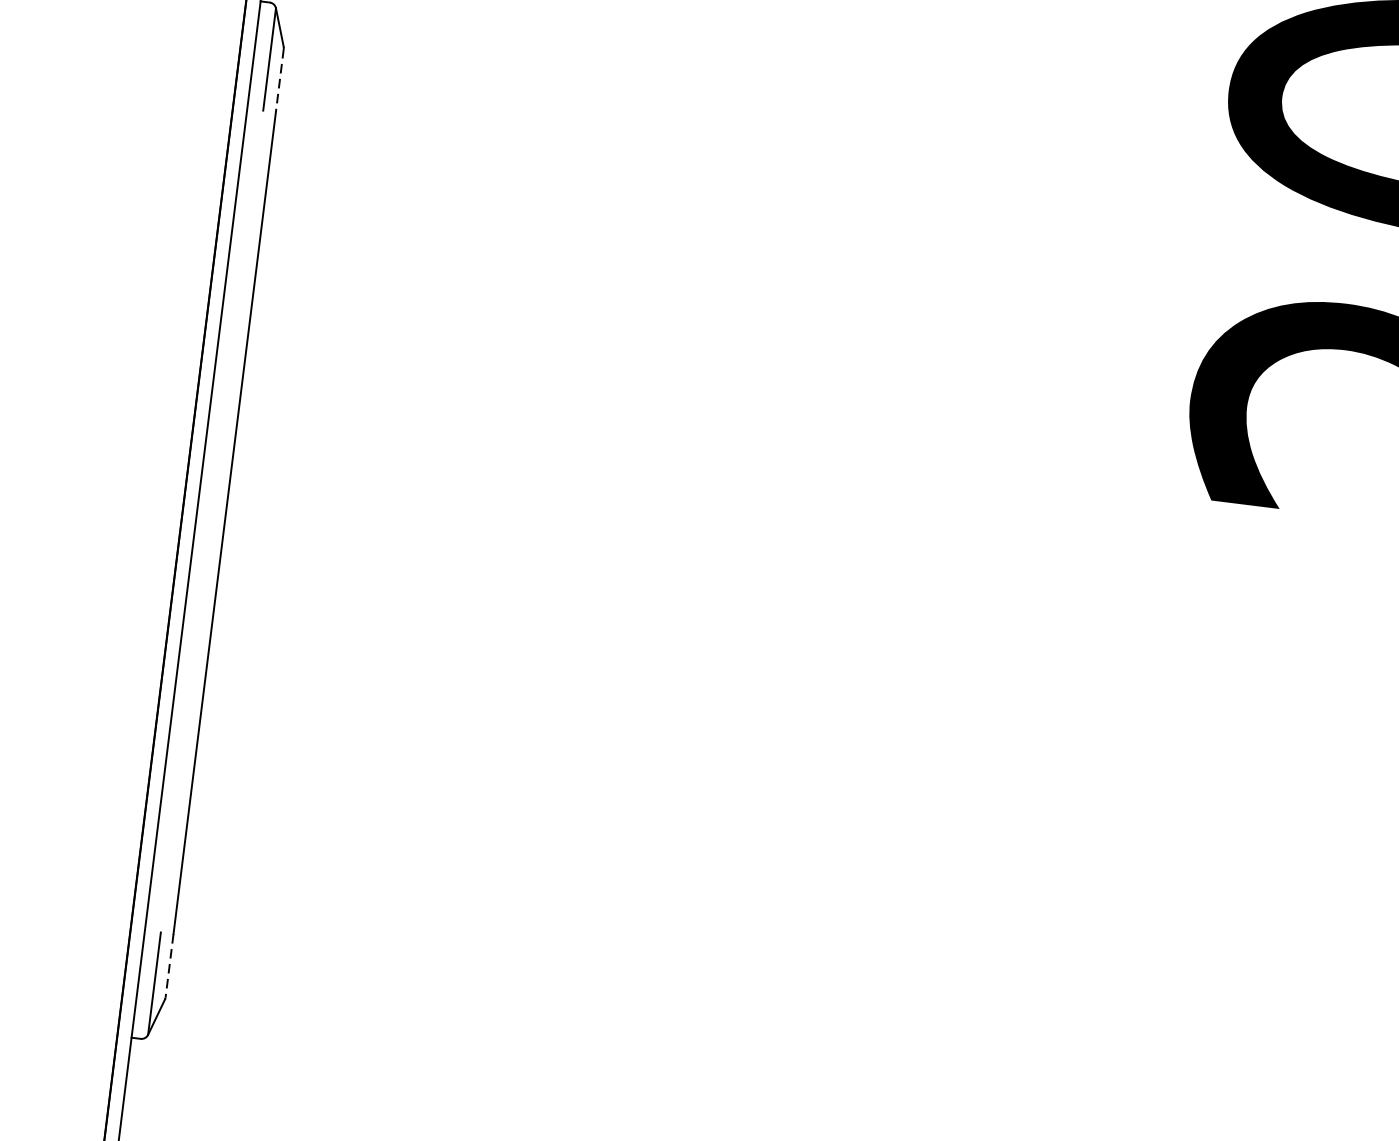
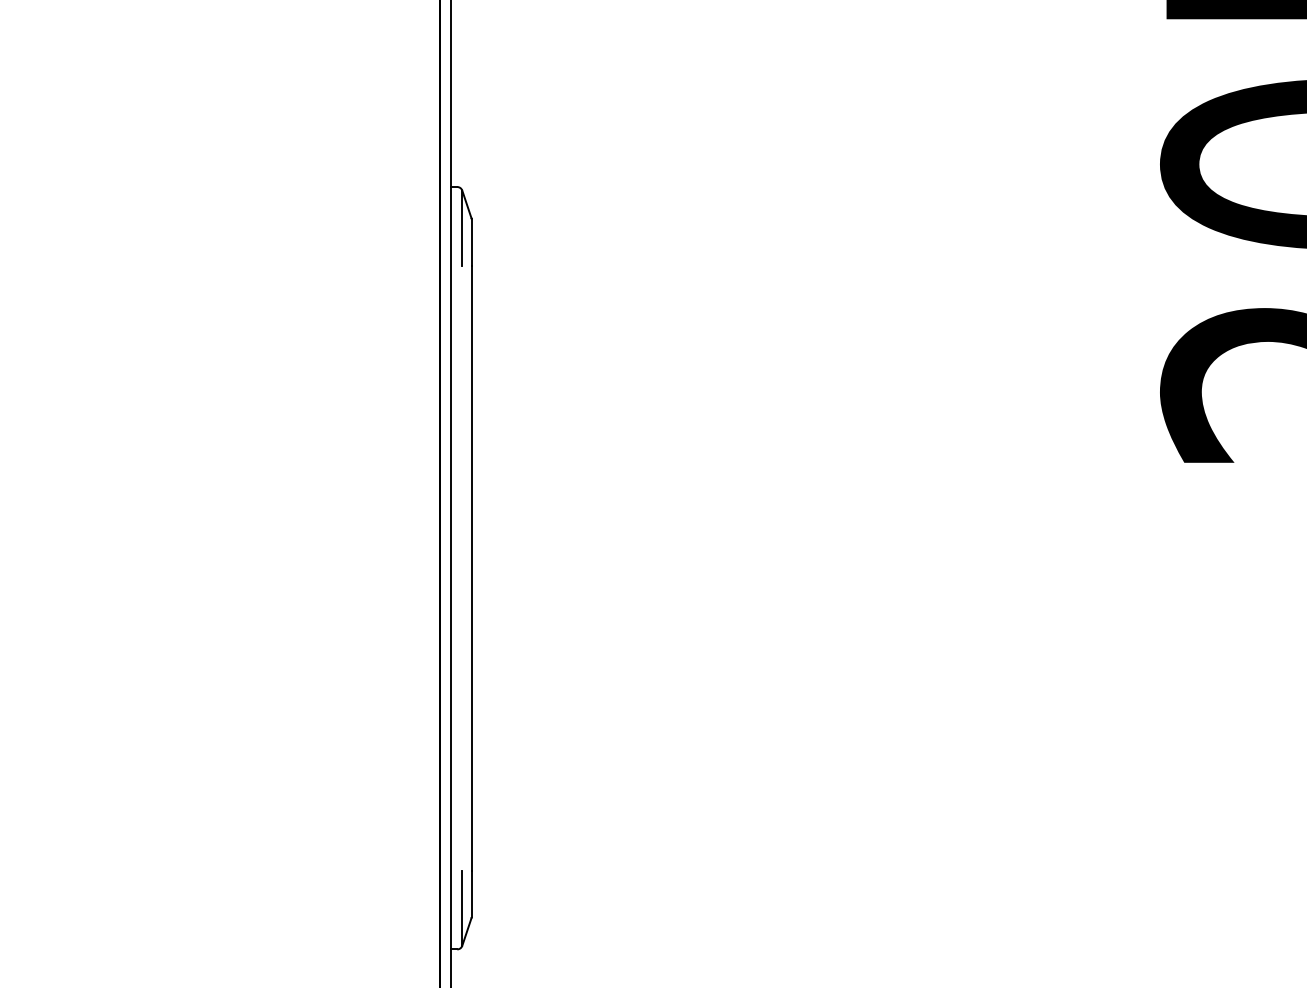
line: (279, 81) -> (471, 243), dashed -> solid
line: (169, 966) -> (471, 894), dashed -> solid

